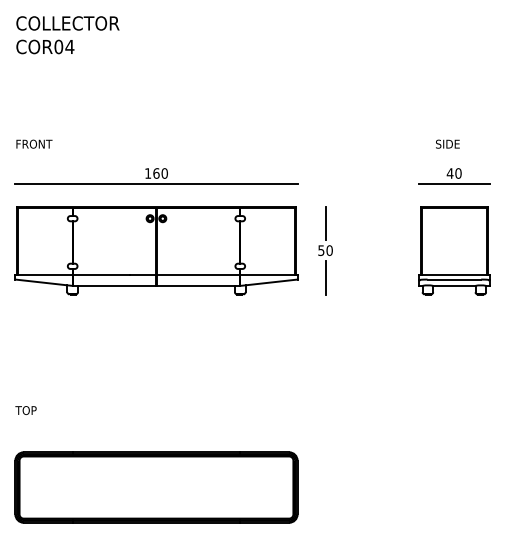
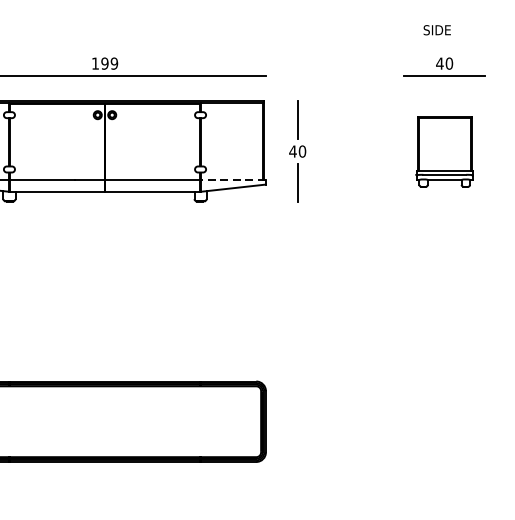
text: (160, 173) -> (109, 63), 160 -> 199
text: (320, 250) -> (292, 151), 50 -> 40
part: (454, 250) -> (444, 151), size x0.7
line: (268, 275) -> (232, 179), solid -> dashed

